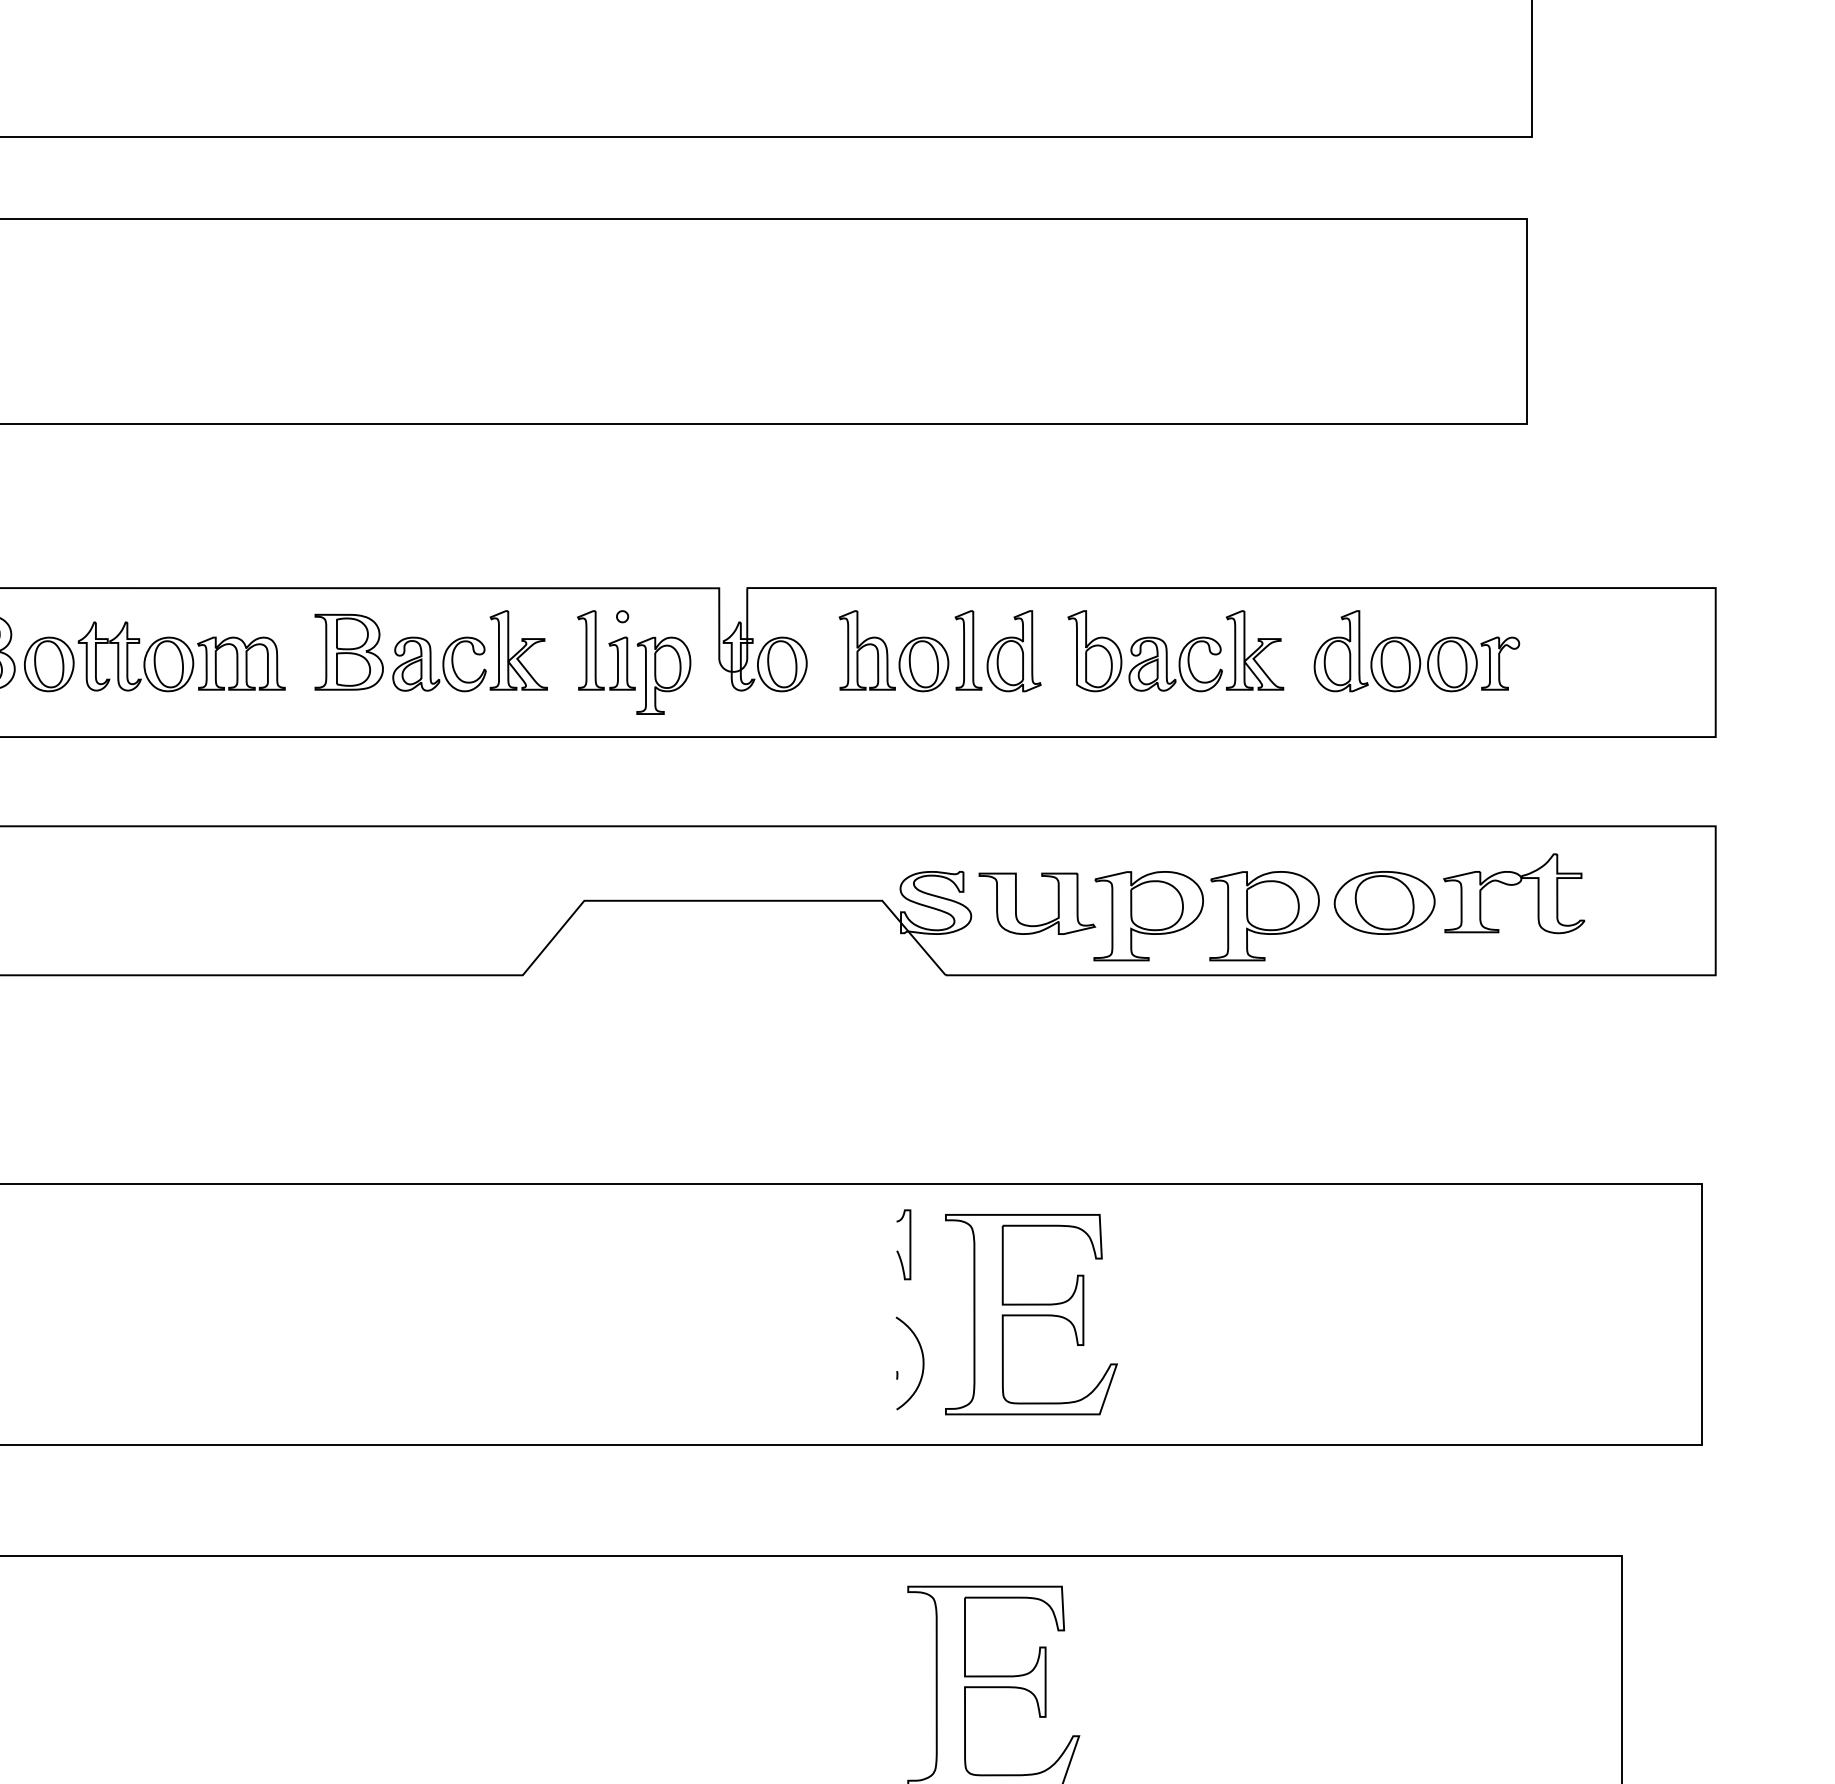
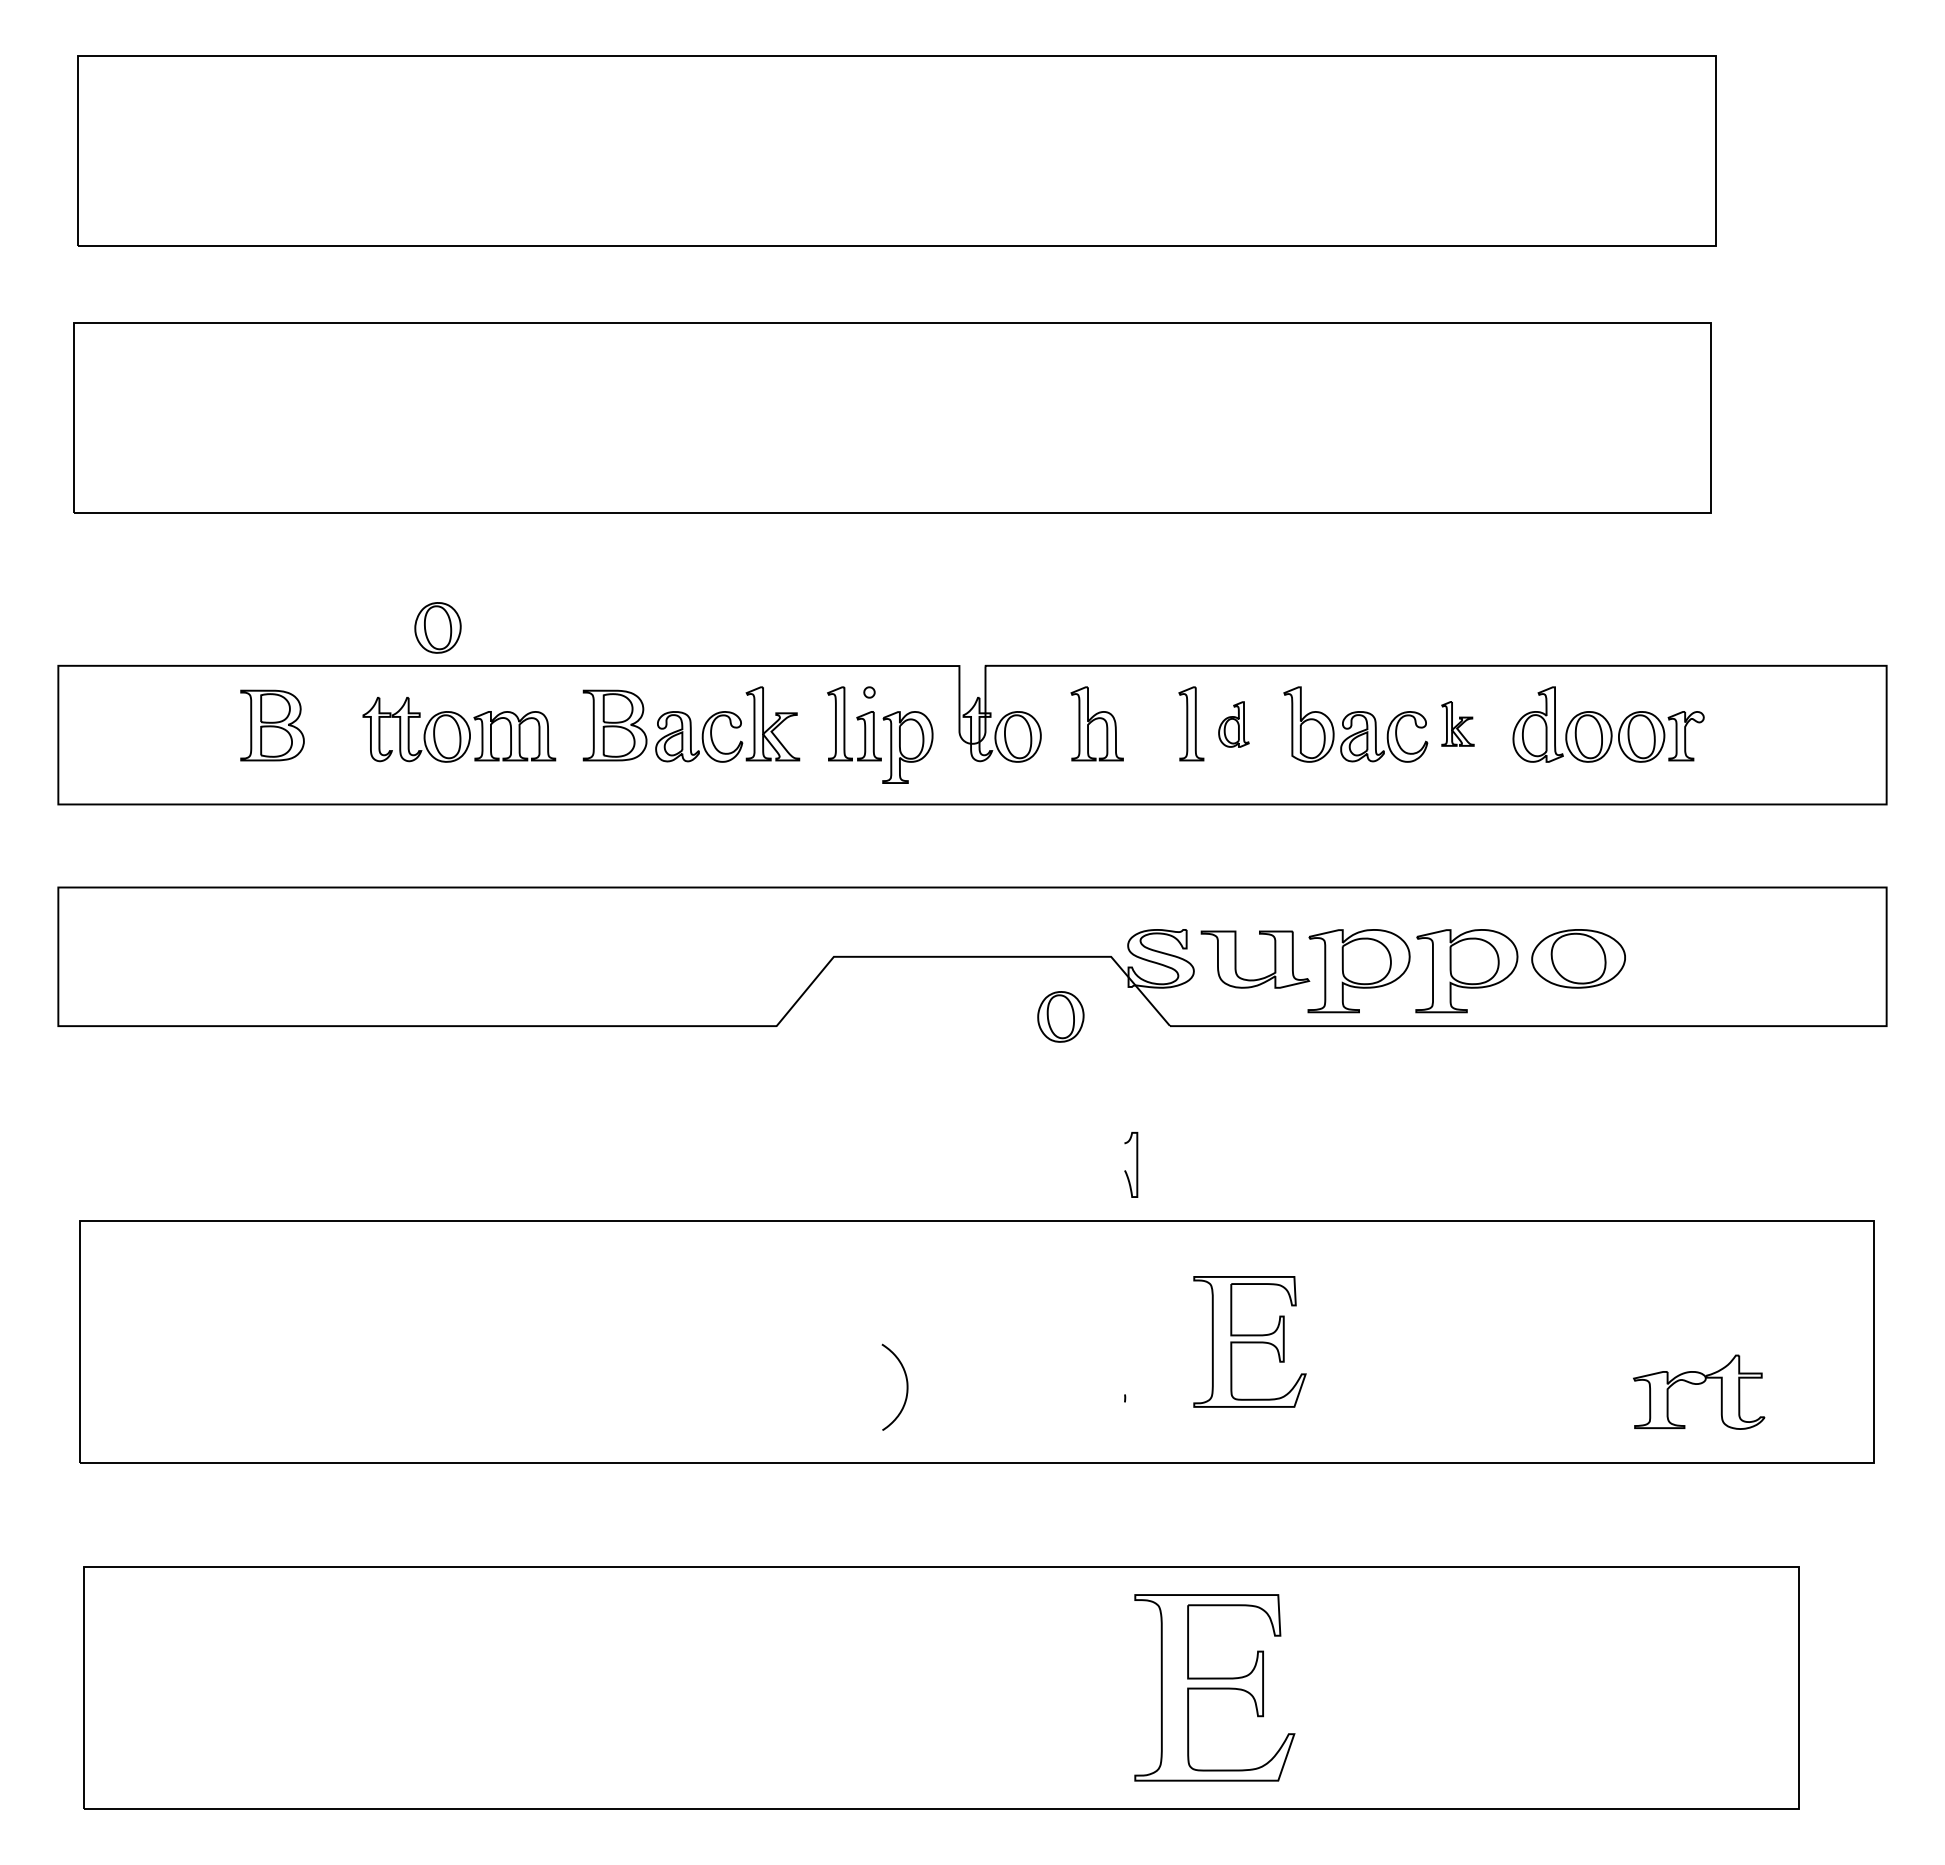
part: (1254, 650) -> (1457, 723), size x0.6
part: (1013, 651) -> (1233, 724), size x0.6
part: (48, 664) -> (437, 627), moved
part: (923, 664) -> (1060, 1016), moved
part: (1514, 885) -> (1699, 1384), moved
curve: (909, 1244) -> (1136, 1164), moved
part: (1030, 1314) -> (1249, 1341), size x0.7
curve: (922, 1362) -> (906, 1386), moved

